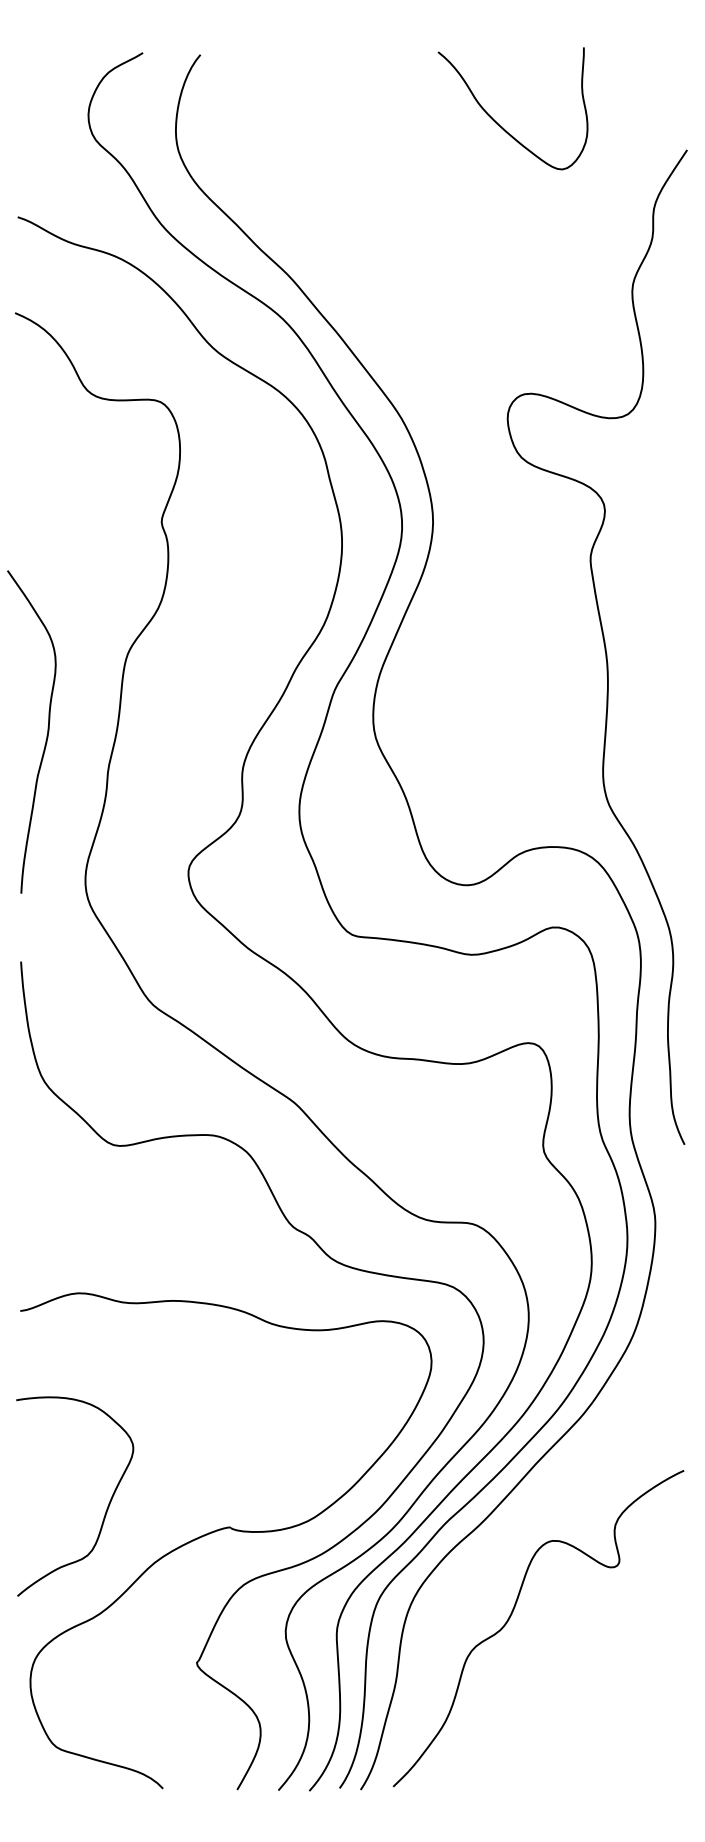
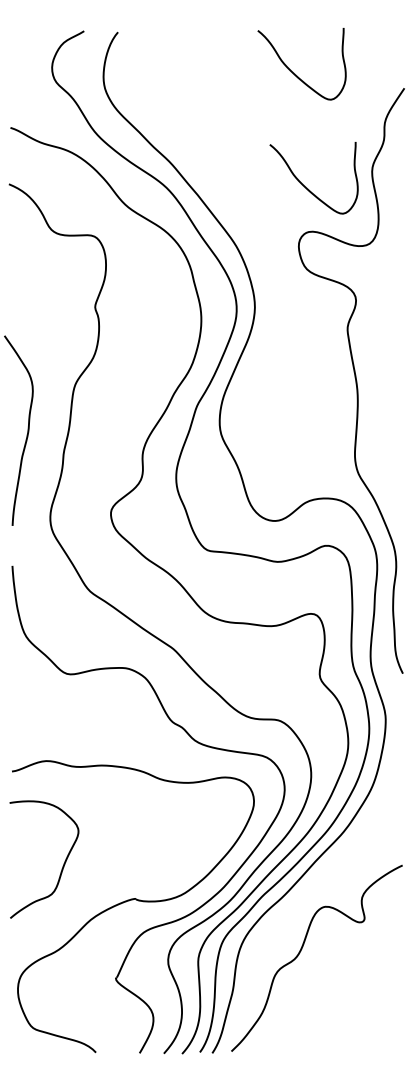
curve: (522, 318) -> (307, 187), added
curve: (104, 1511) -> (61, 868), moved

